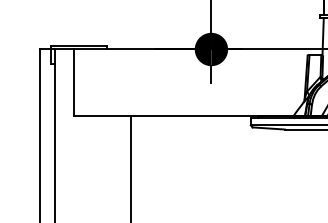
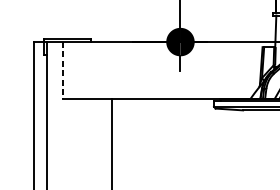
line: (73, 83) -> (62, 71), solid -> dashed

